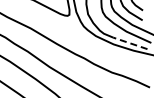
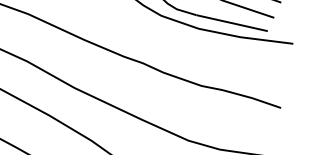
line: (129, 43) -> (230, 23), dashed -> solid

